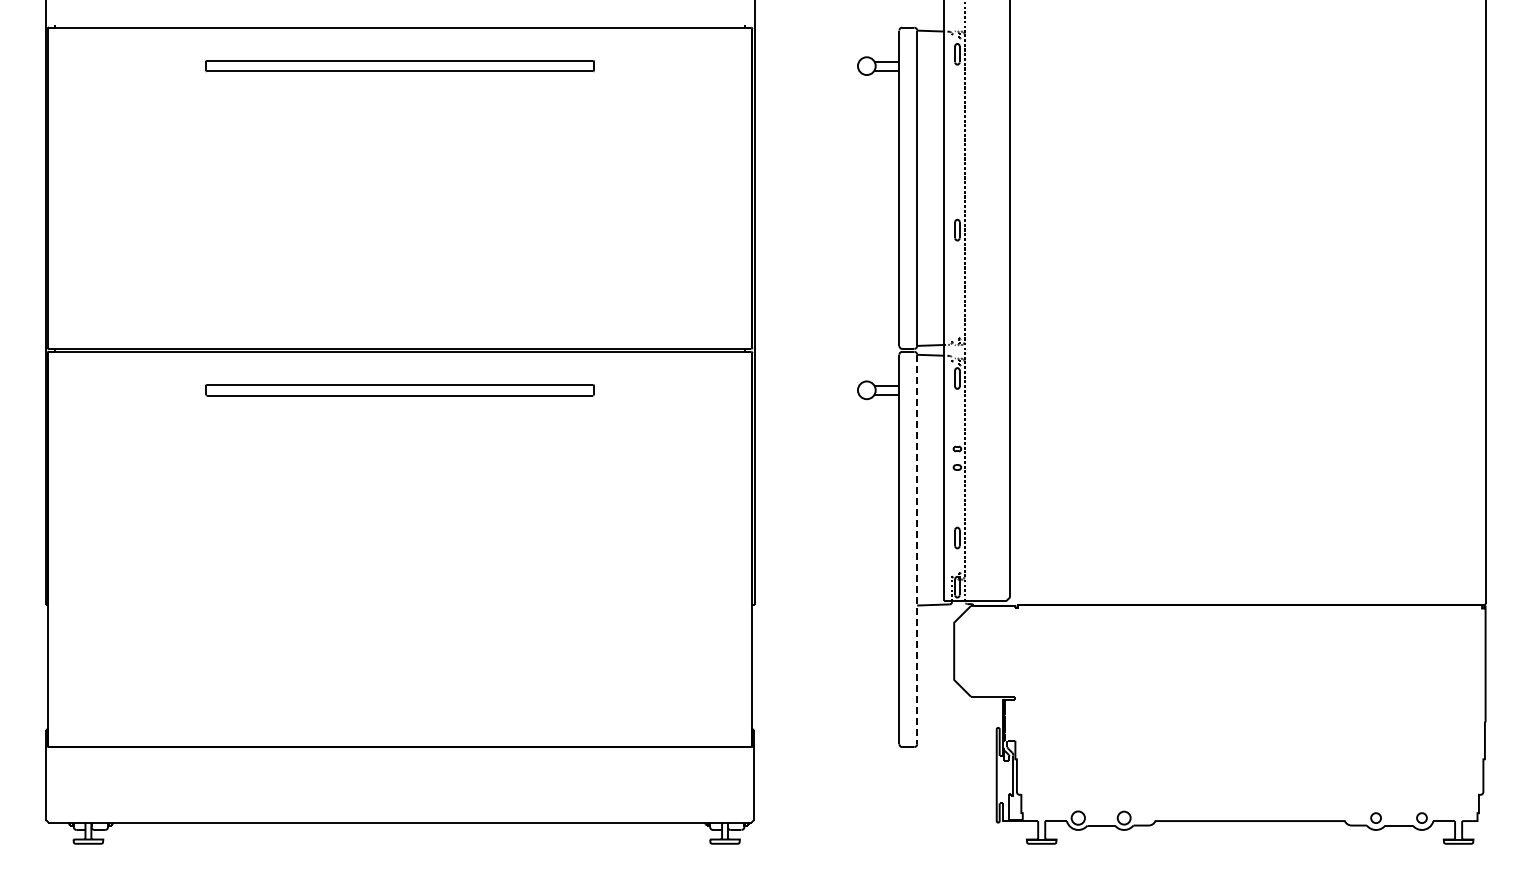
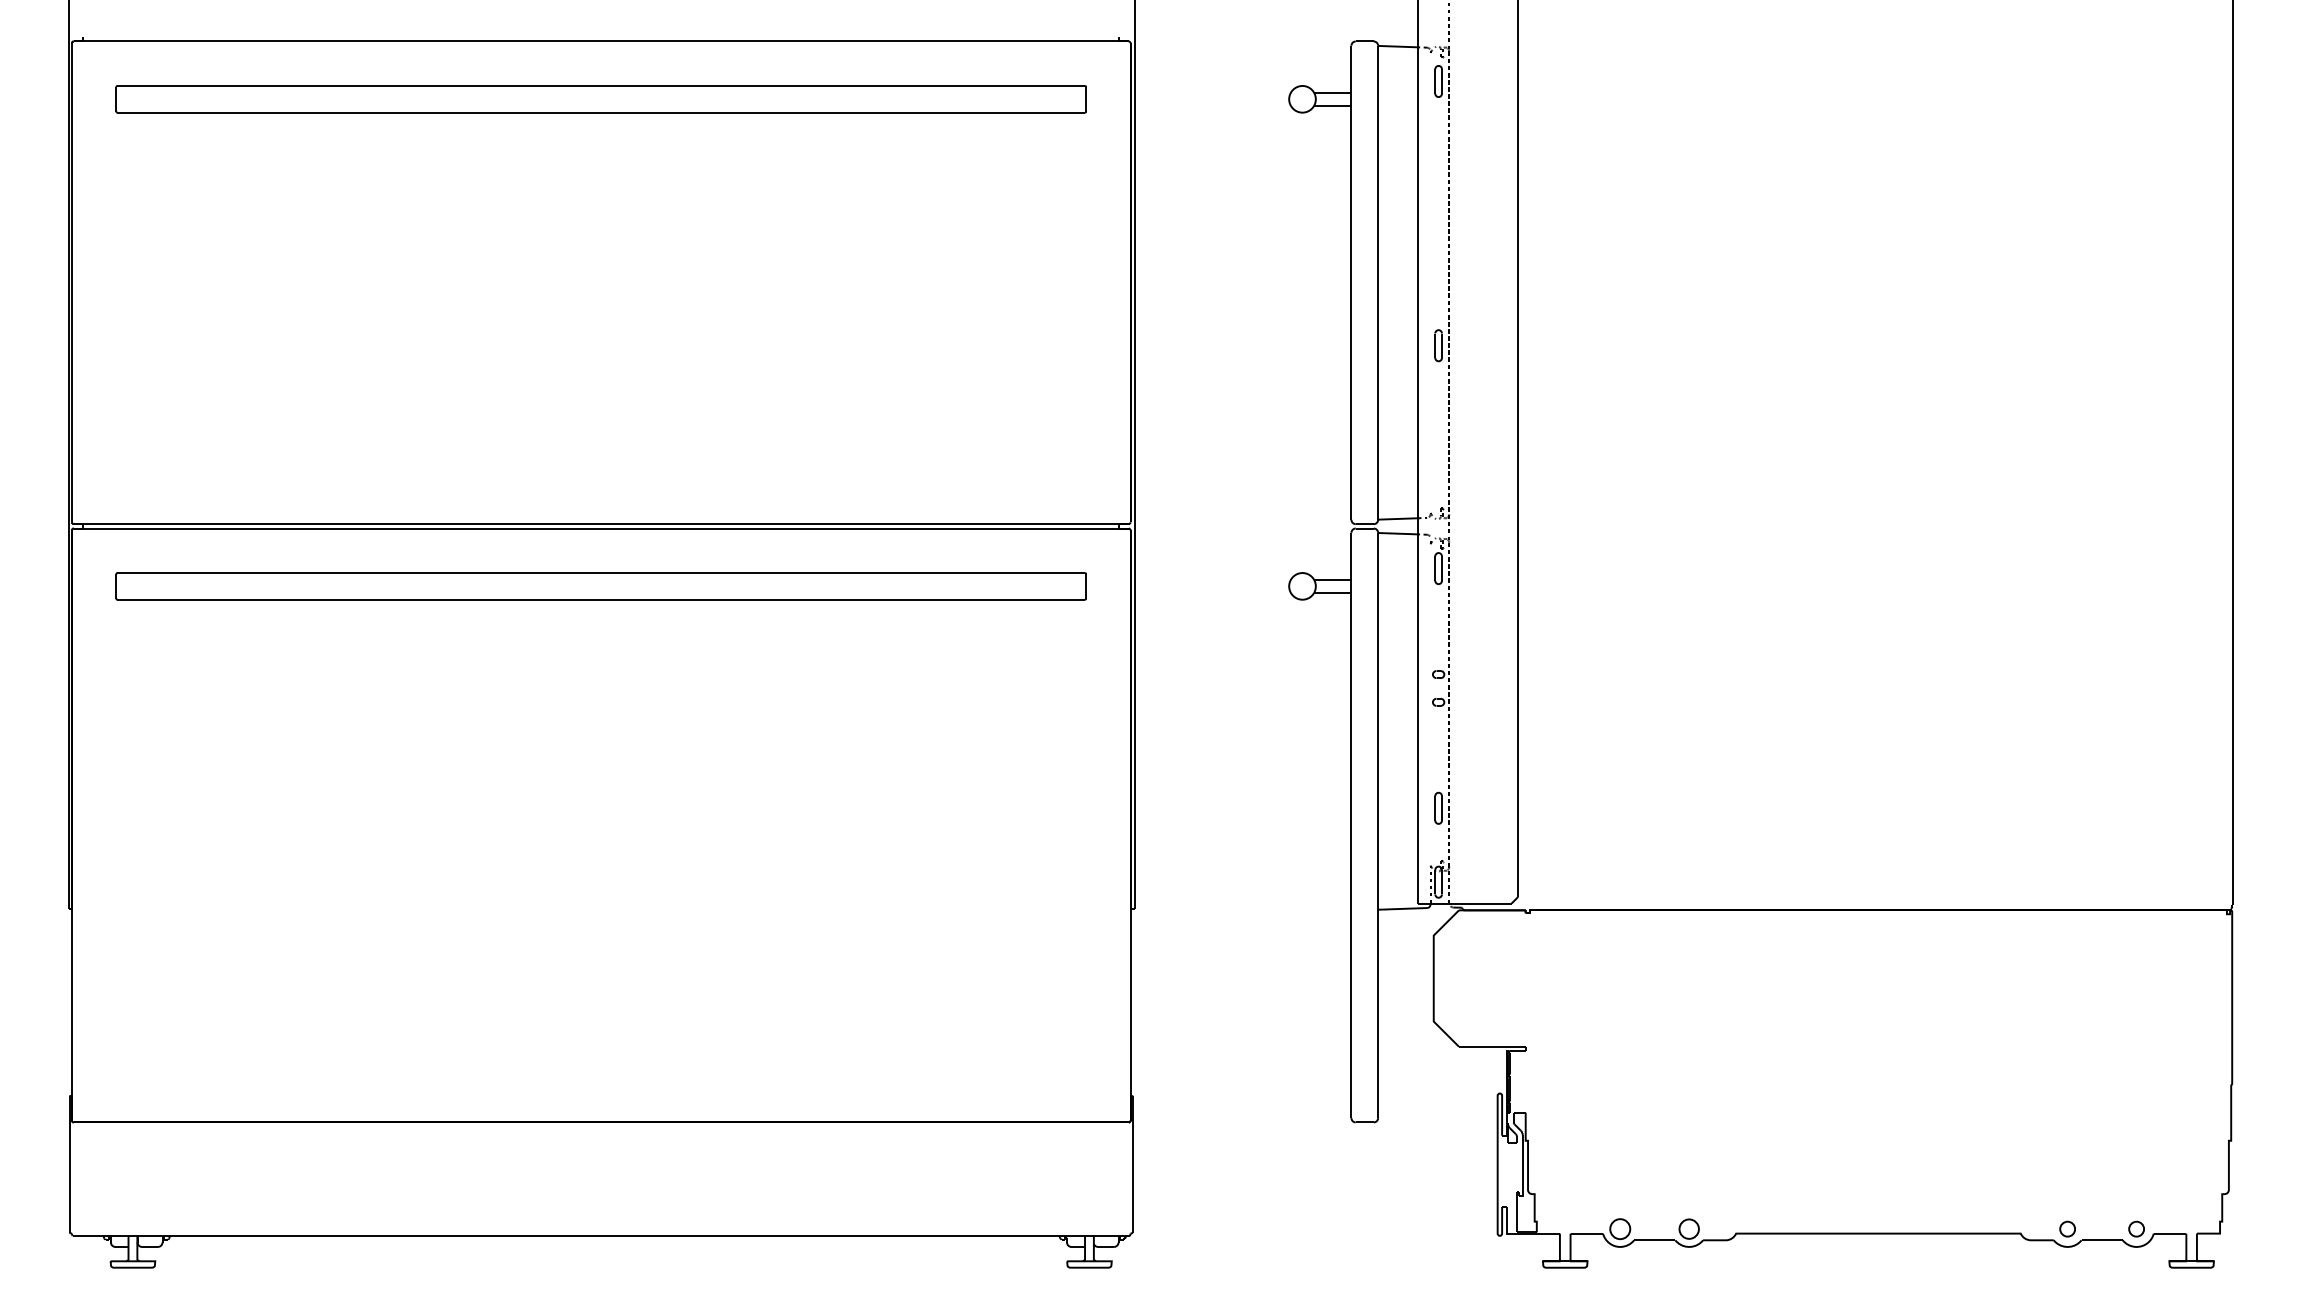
part: (399, 65) -> (600, 98), size x1.67
part: (399, 389) -> (600, 585), size x1.67
line: (917, 549) -> (1378, 825), dashed -> solid

